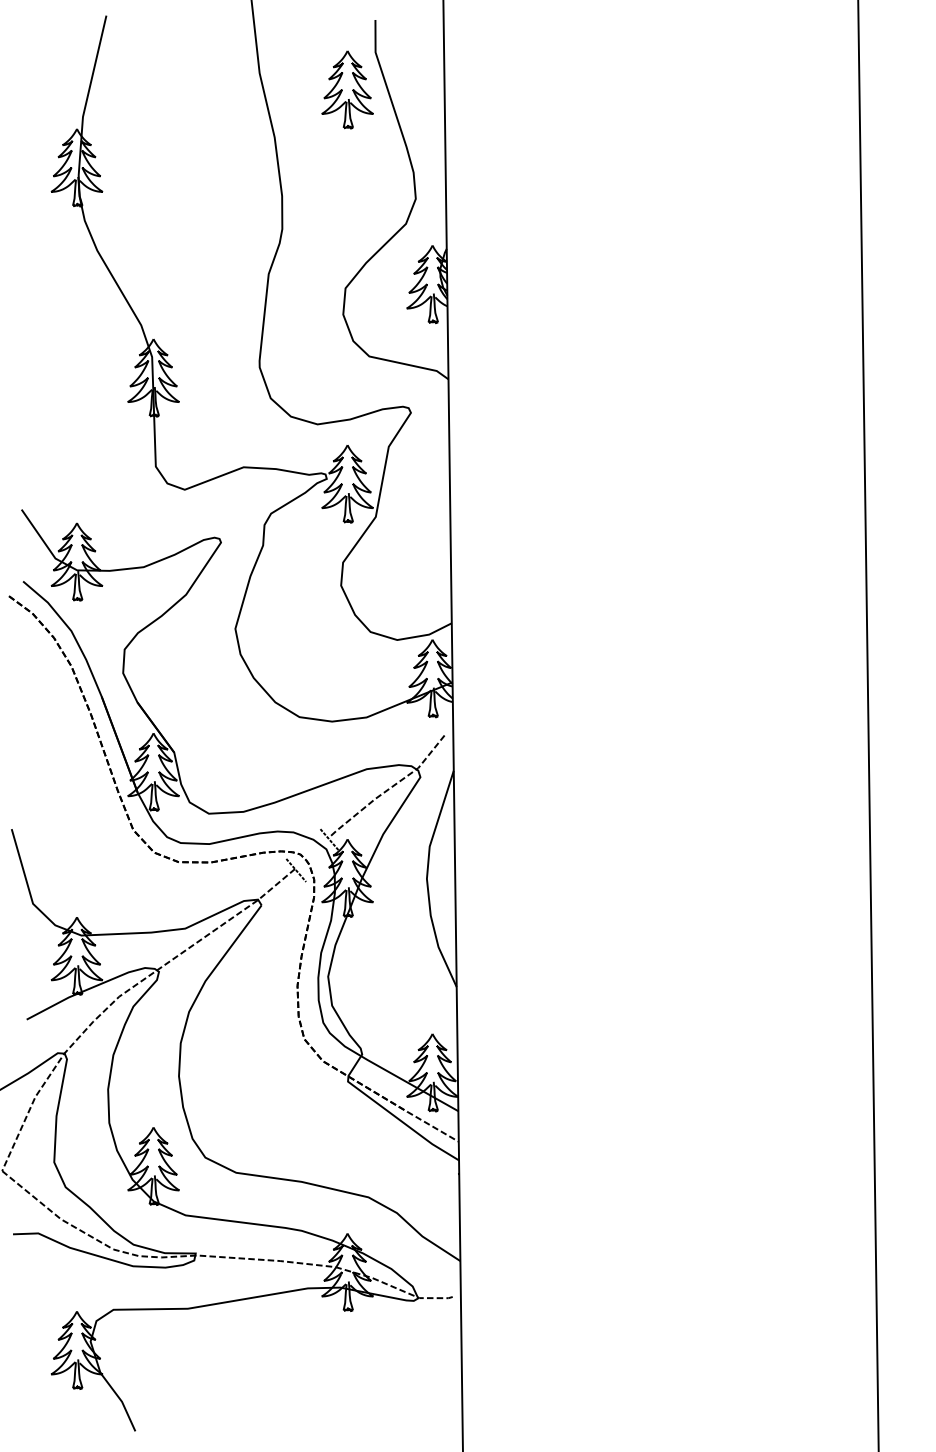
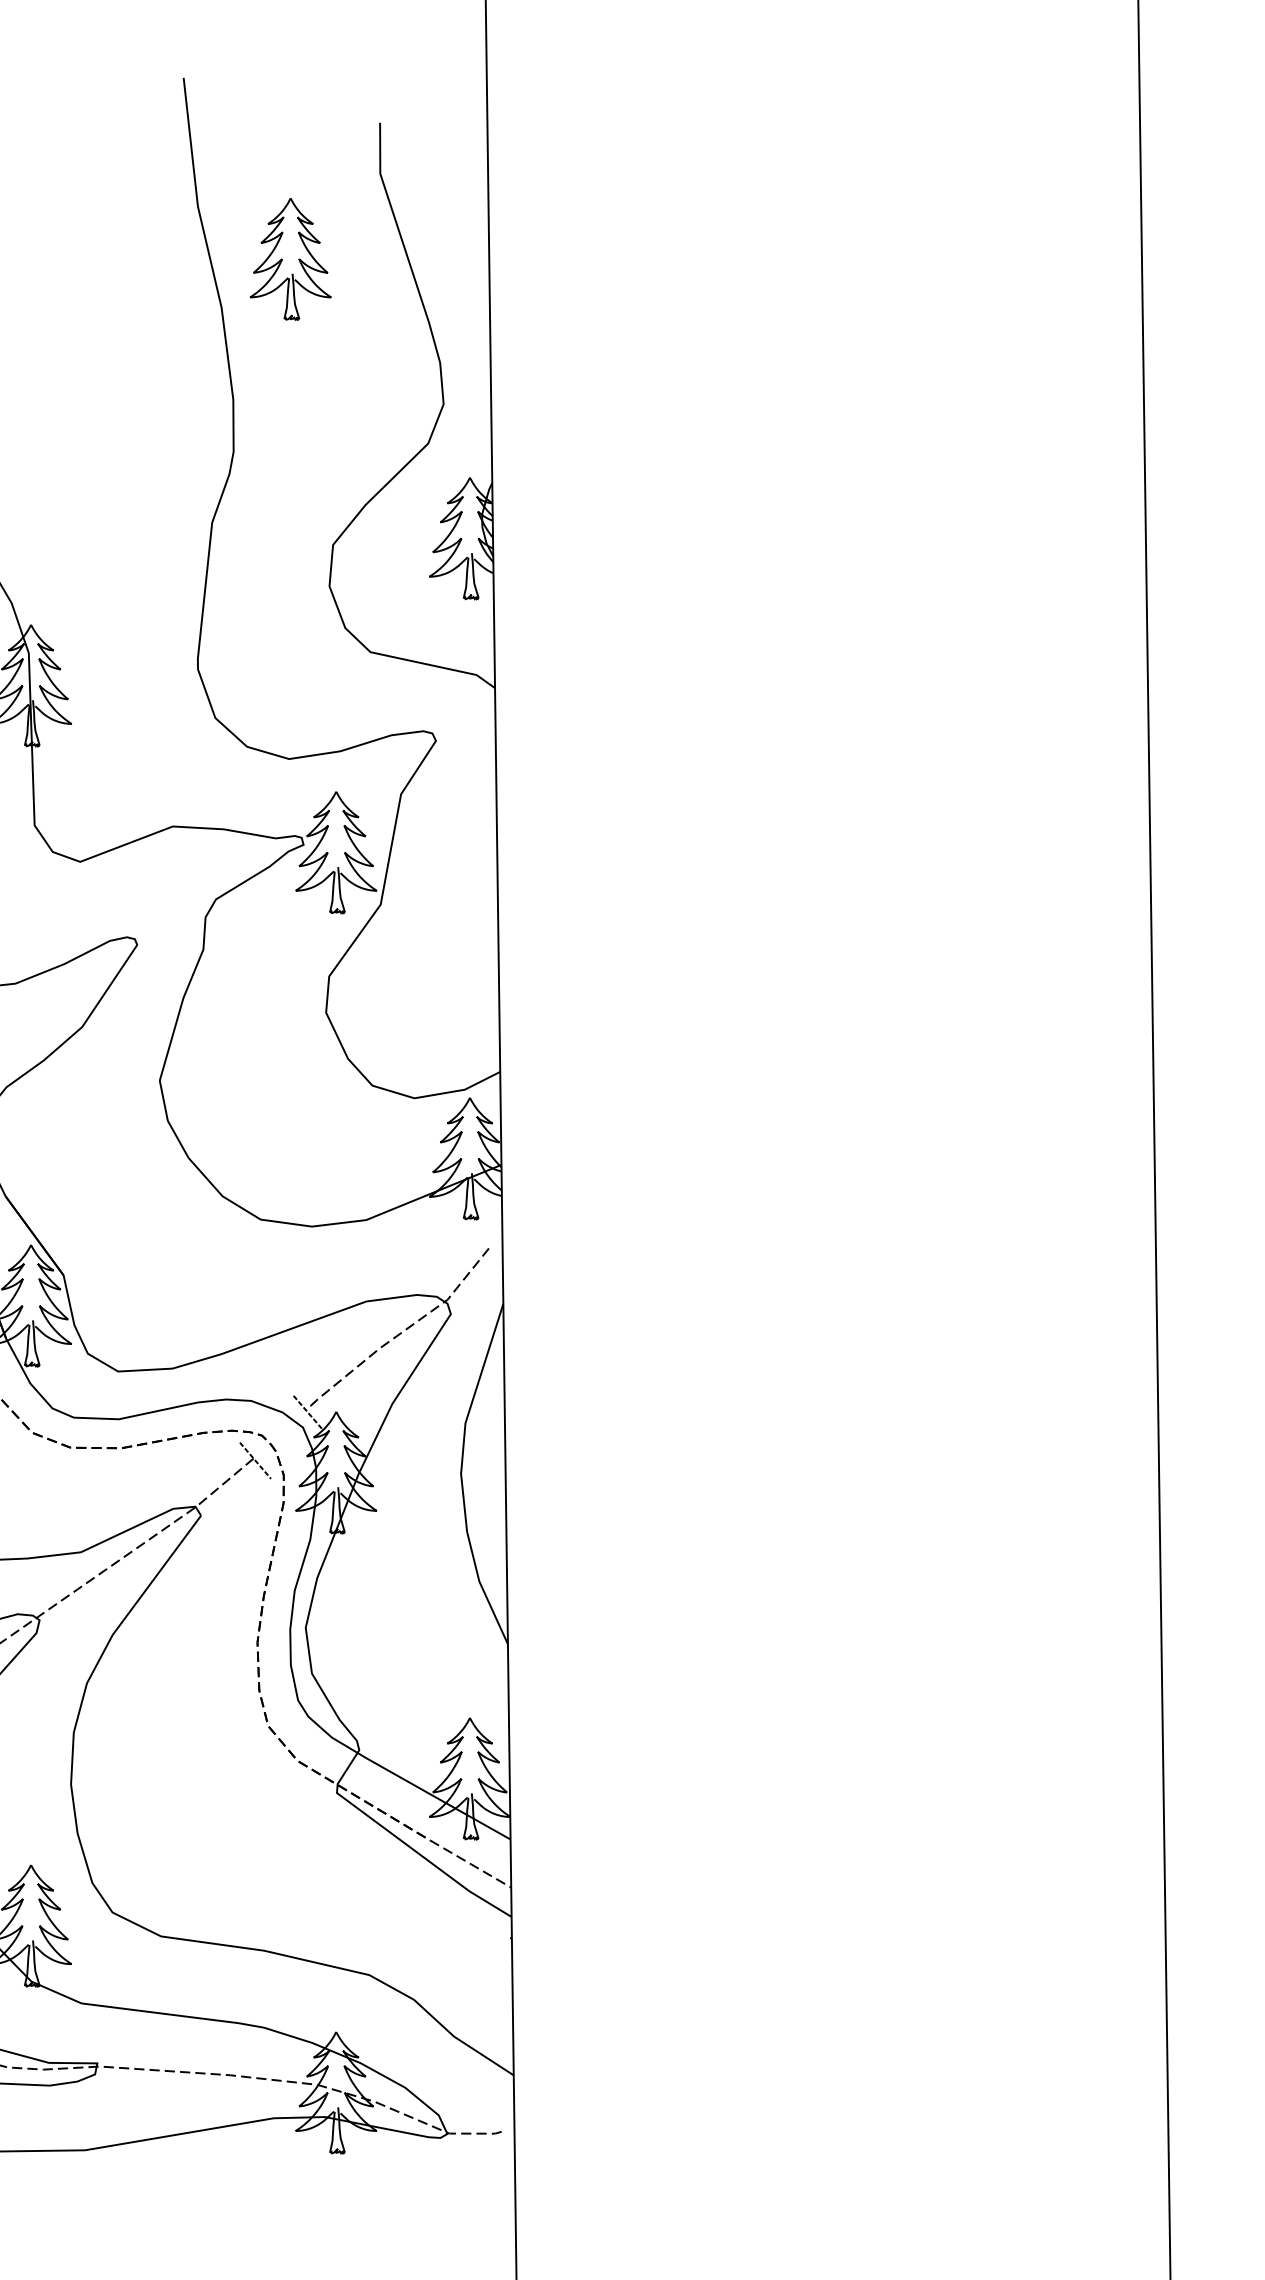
part: (347, 89) -> (290, 258), moved

